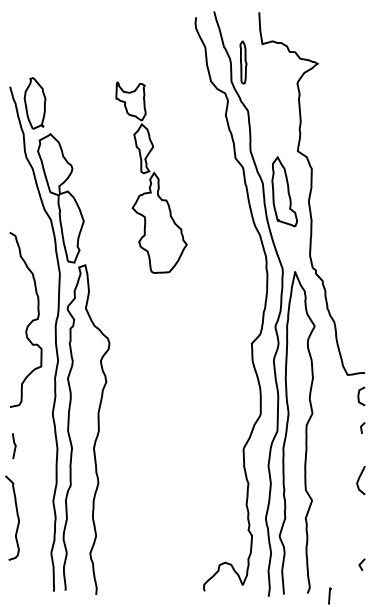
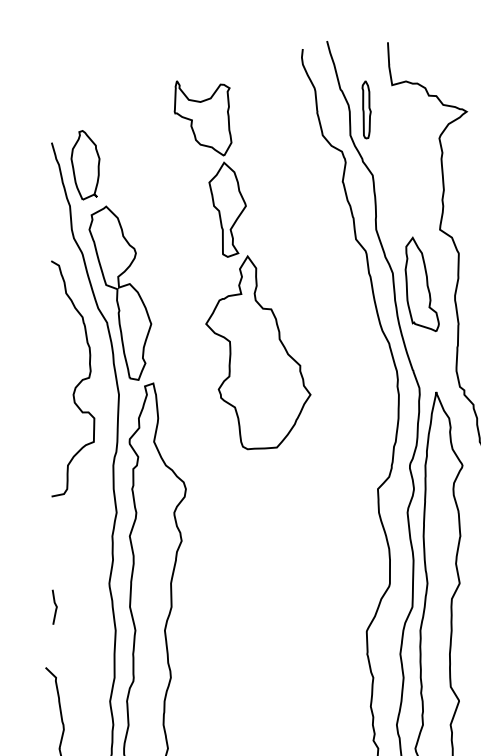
part: (151, 177) -> (242, 265), size x1.43
curve: (29, 322) -> (77, 382), moved
line: (14, 446) -> (55, 607), moved

